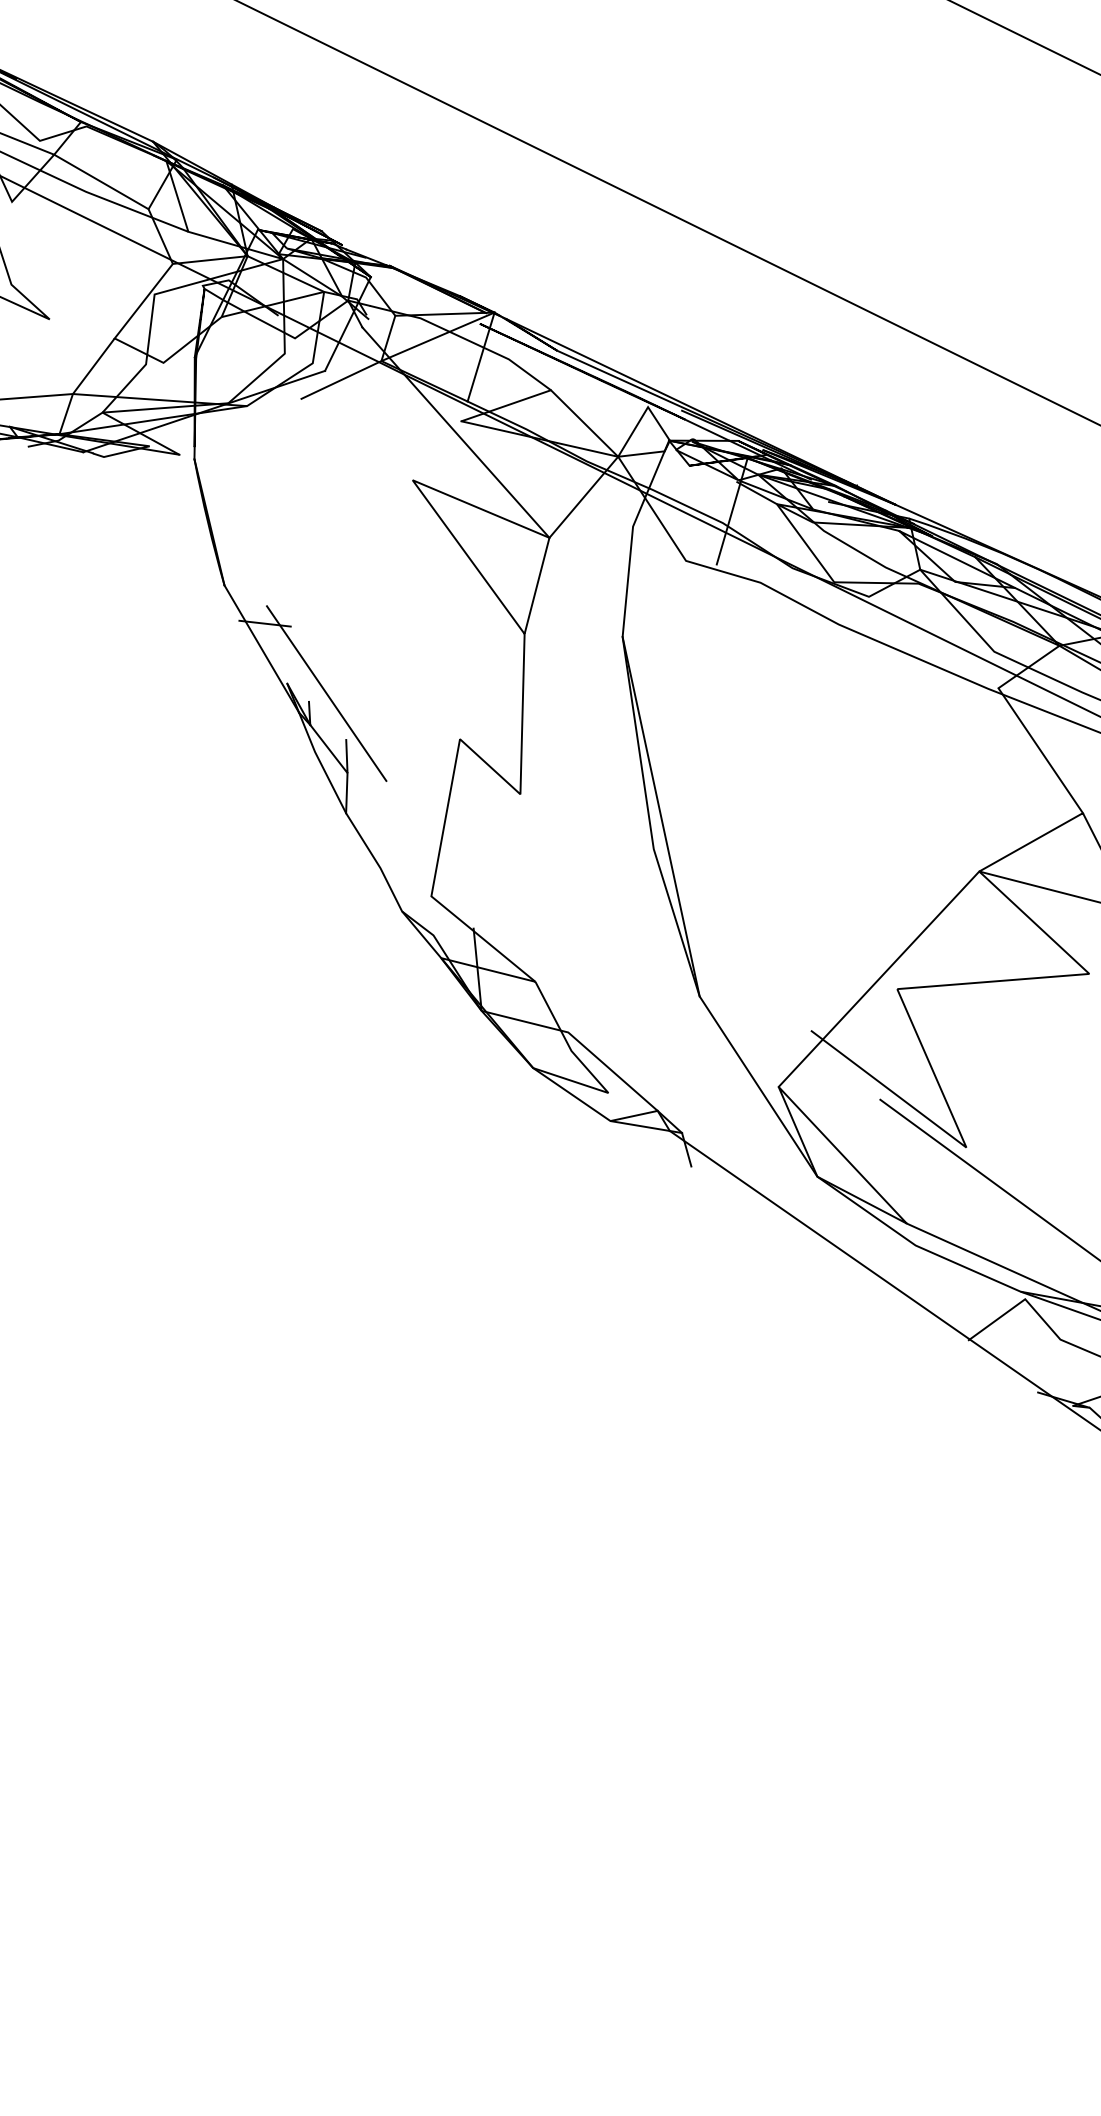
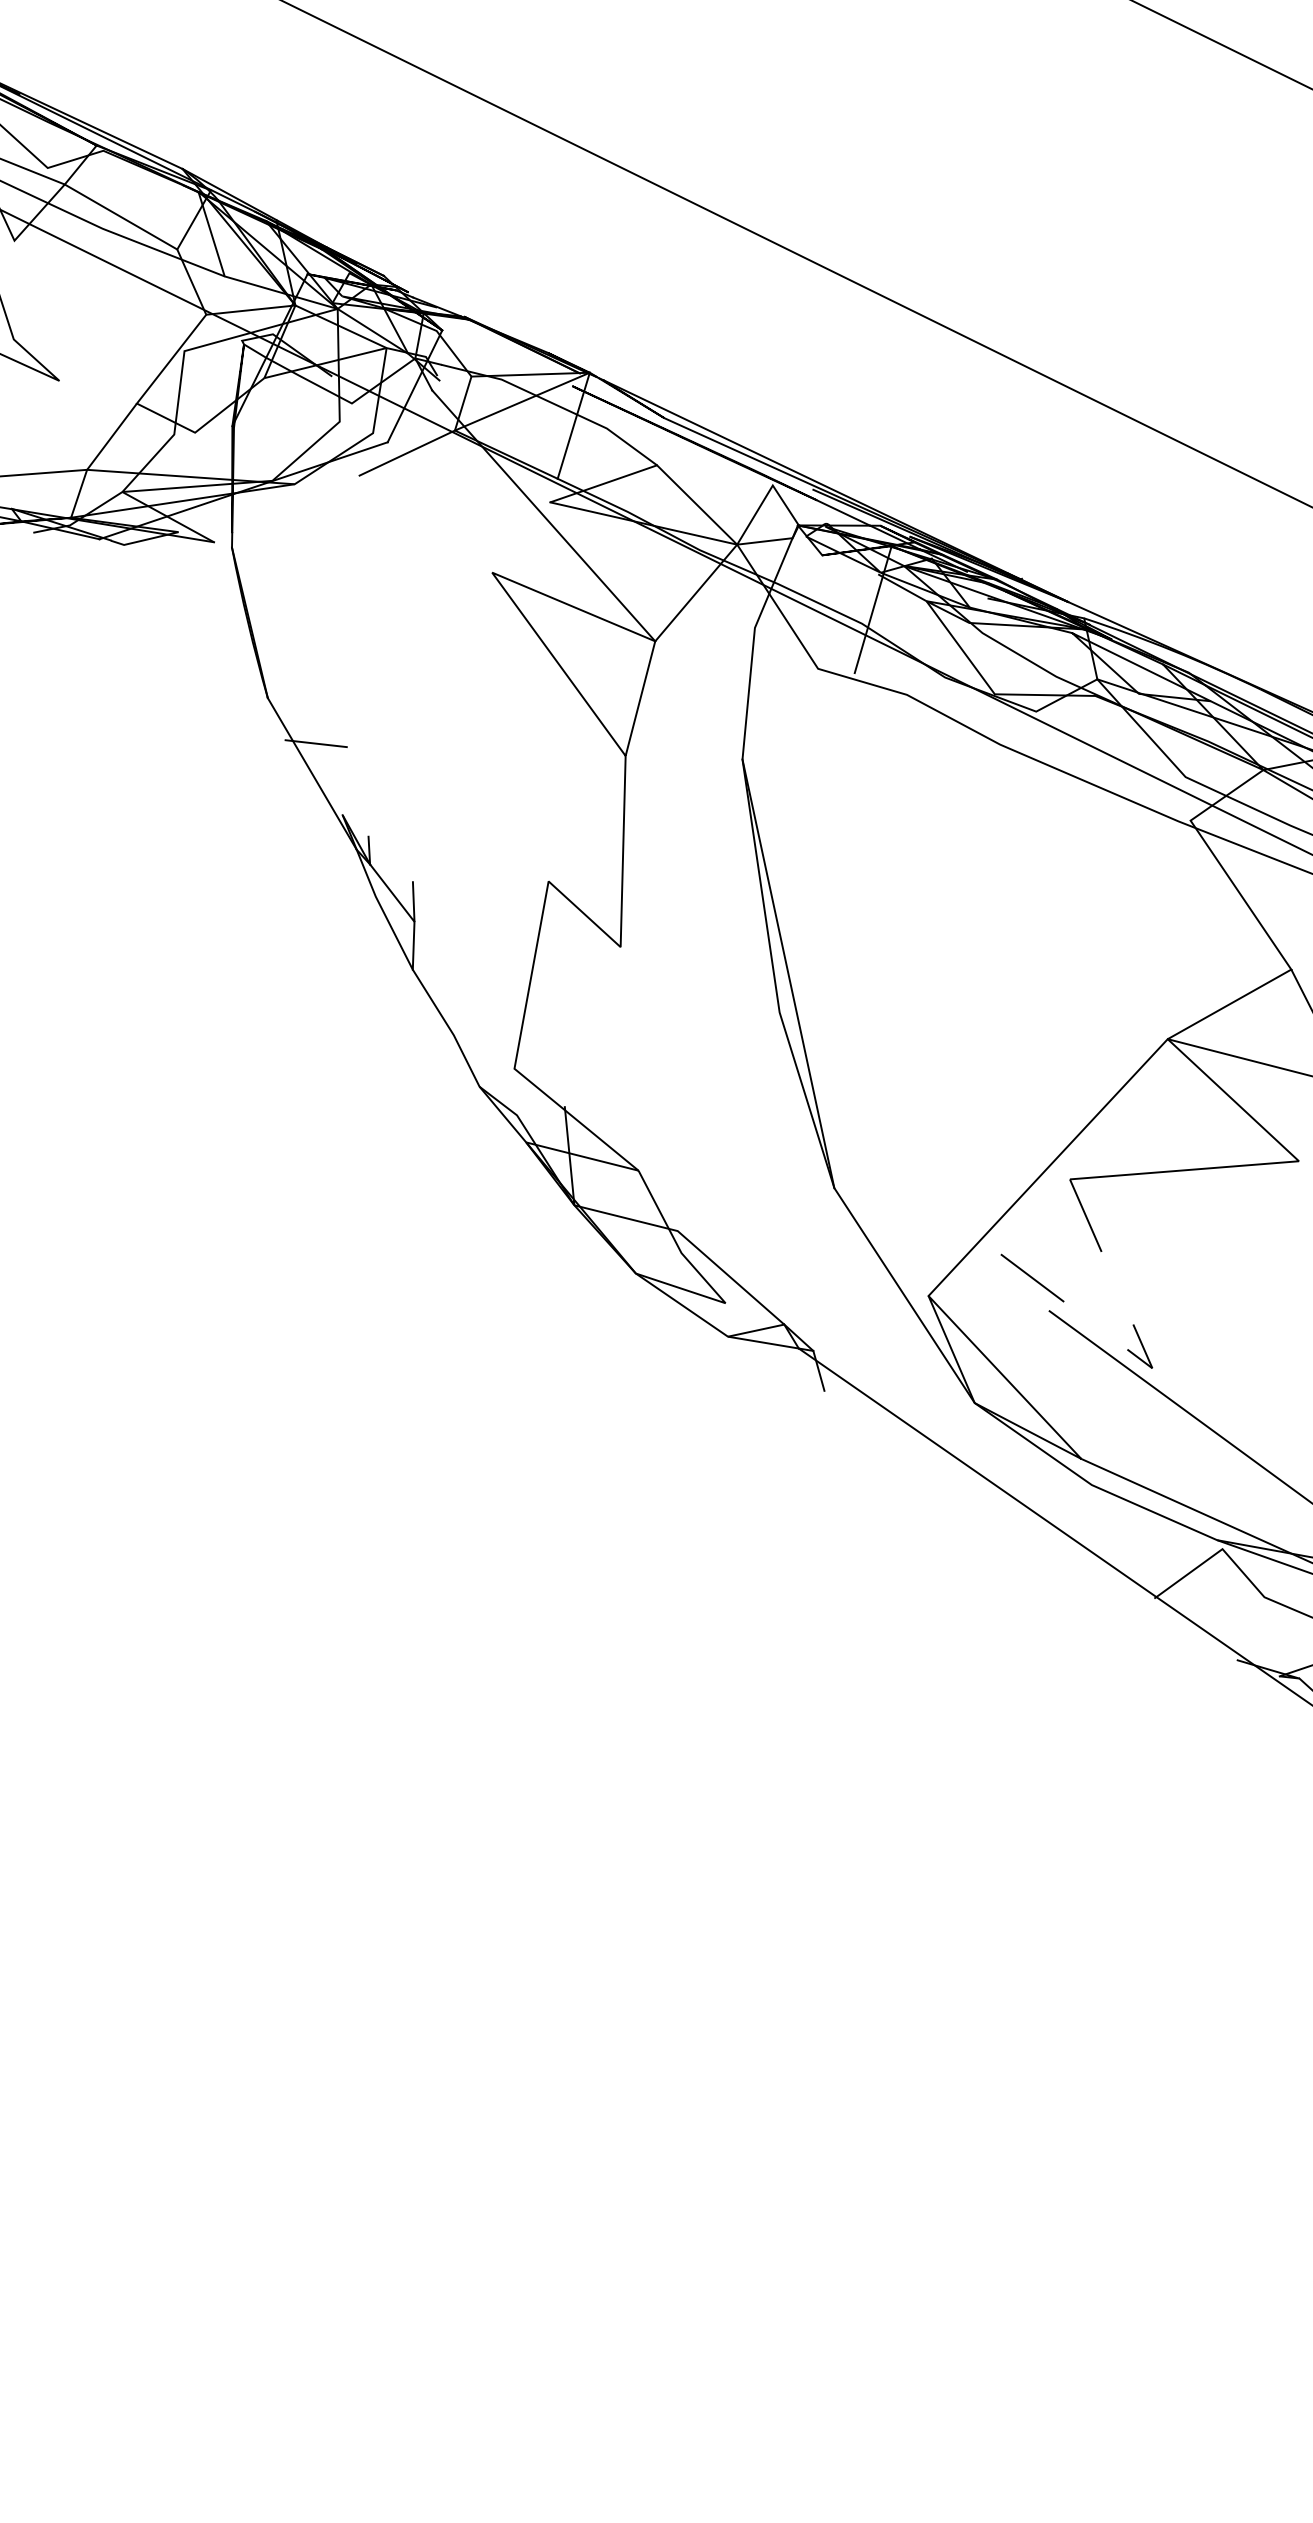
line: (326, 693) -> (389, 826), removed
line: (957, 1141) -> (1141, 1361), solid -> dashed

